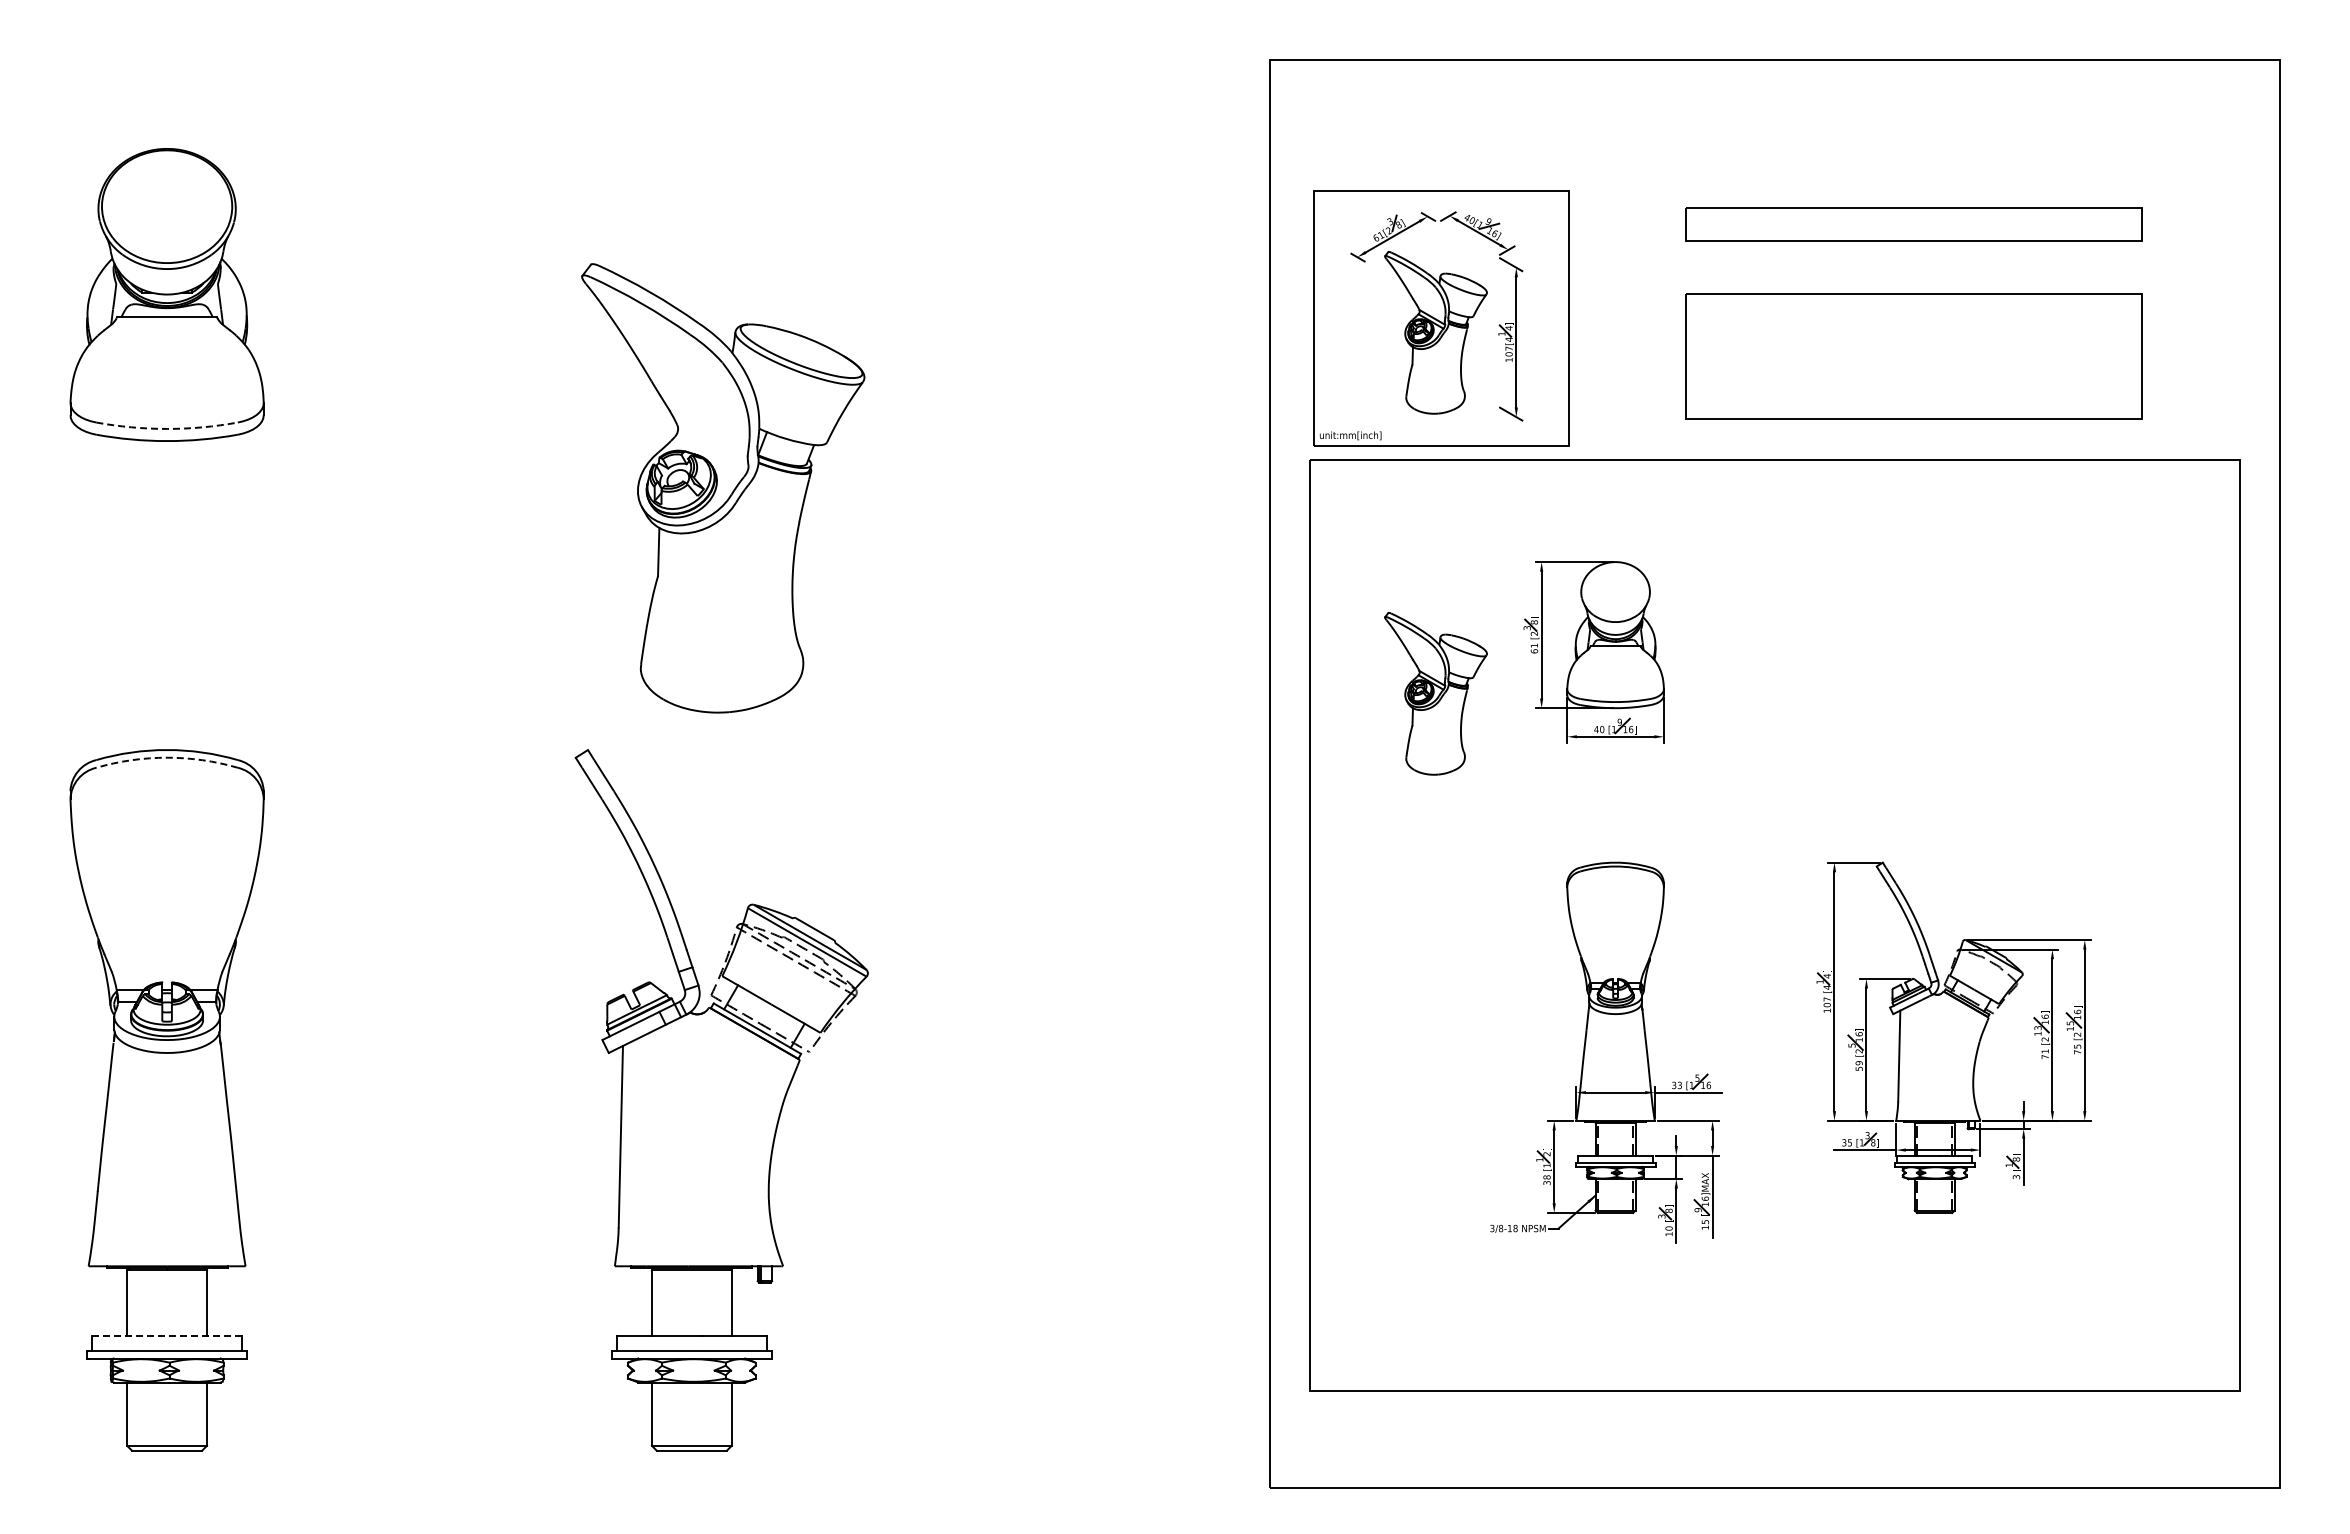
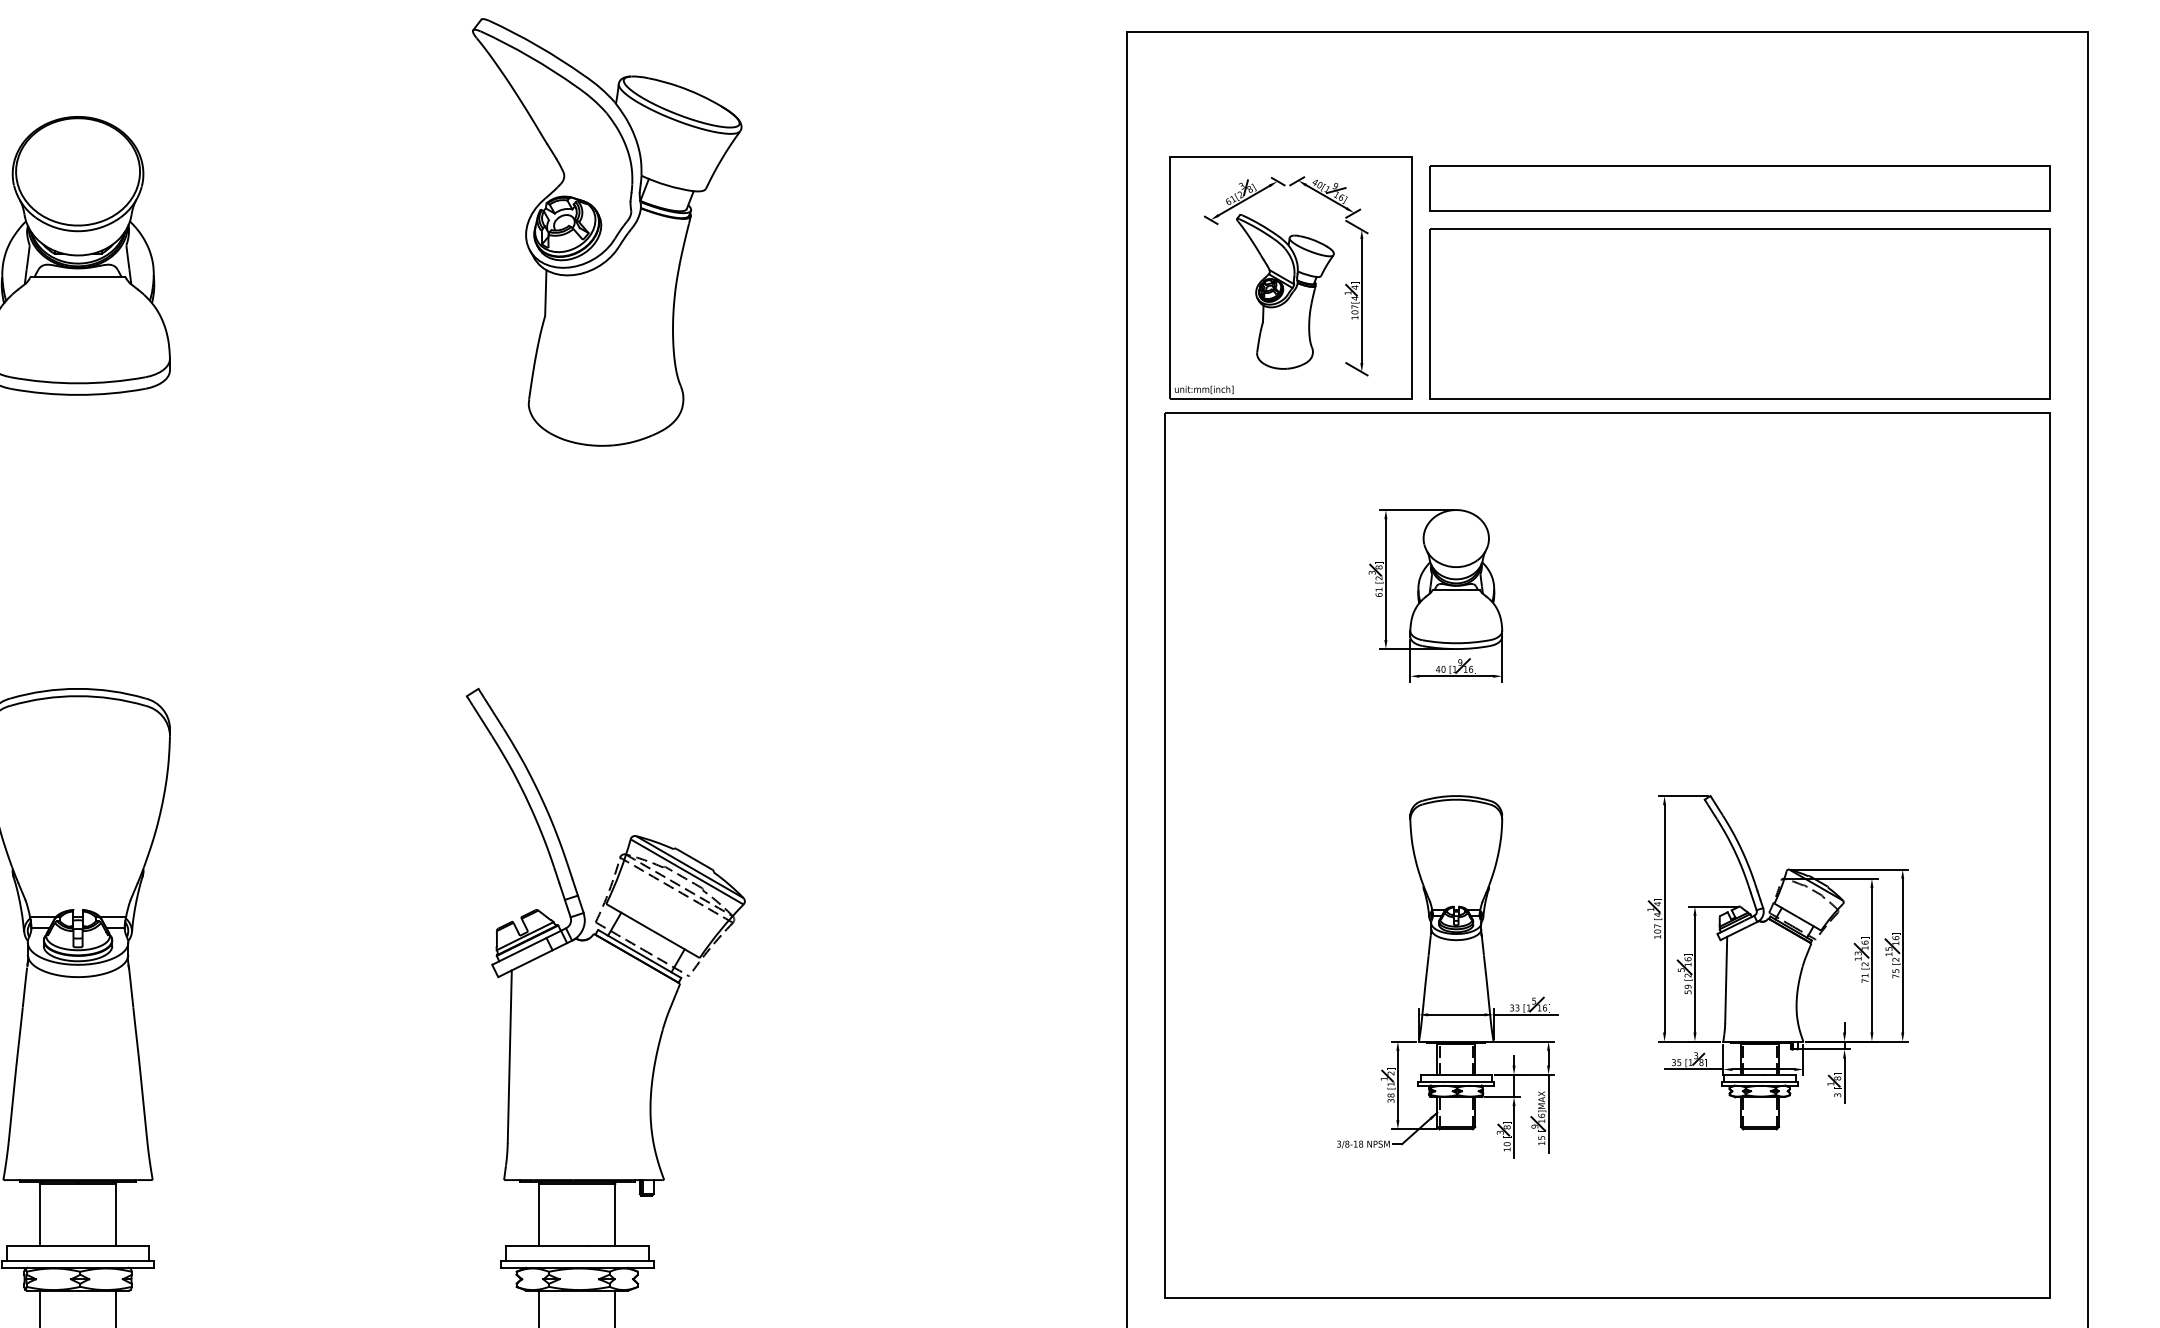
part: (1913, 224) -> (1739, 188), size x1.43
part: (1913, 356) -> (1739, 314), size x1.43
arc: (167, 428) -> (78, 382), dashed -> solid
part: (723, 488) -> (607, 232), moved
part: (1435, 693) -> (1284, 635), removed
arc: (167, 757) -> (78, 695), dashed -> solid
line: (167, 1335) -> (78, 1245), dashed -> solid

